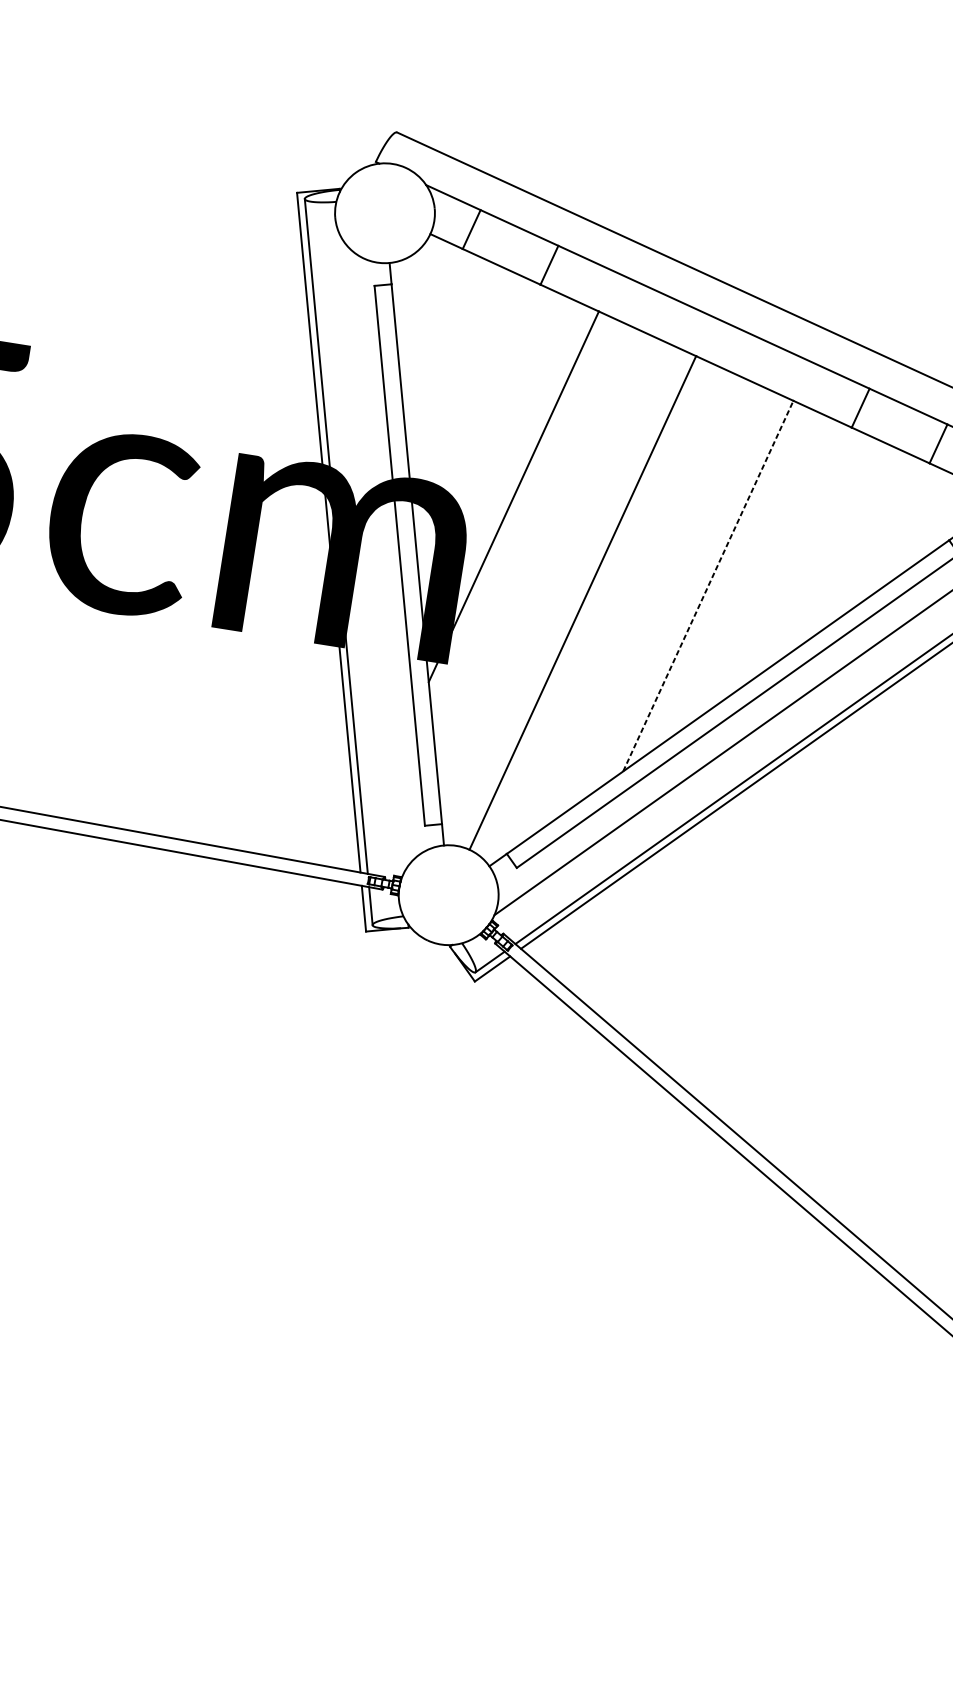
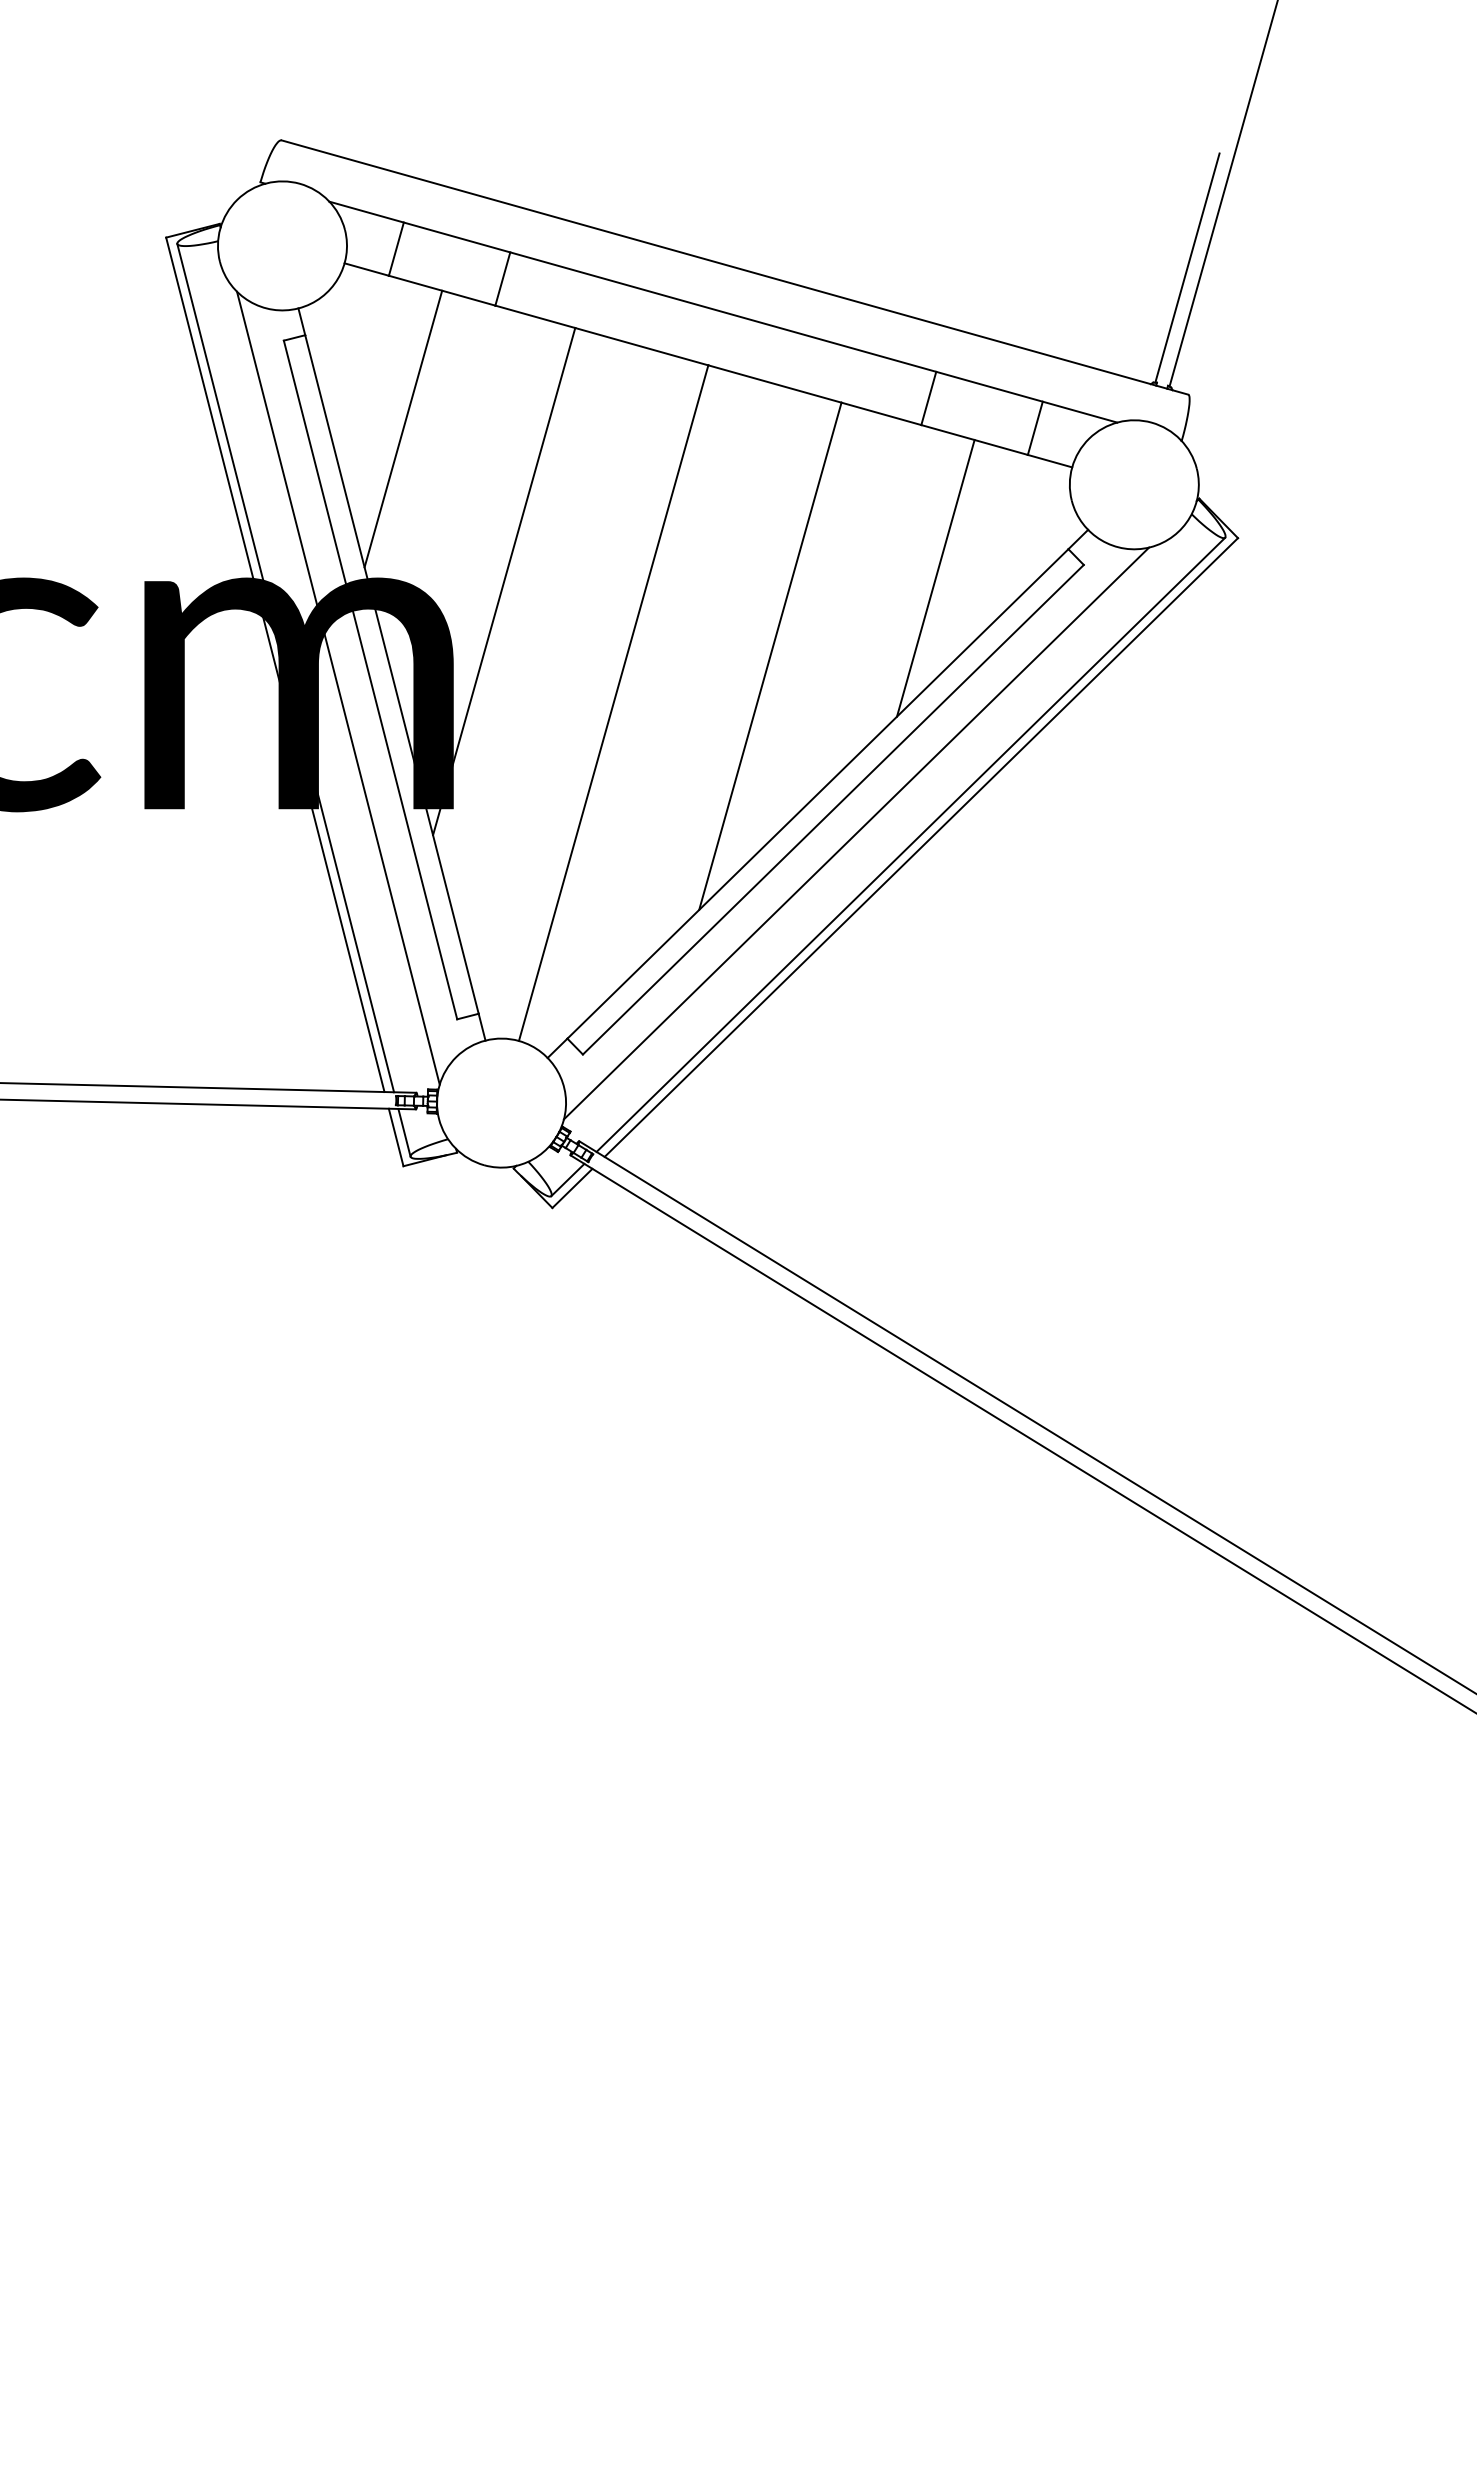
line: (455, 367) -> (403, 428), added
line: (844, 546) -> (935, 578), added
line: (374, 557) -> (338, 687), added
line: (708, 585) -> (770, 655), dashed -> solid

